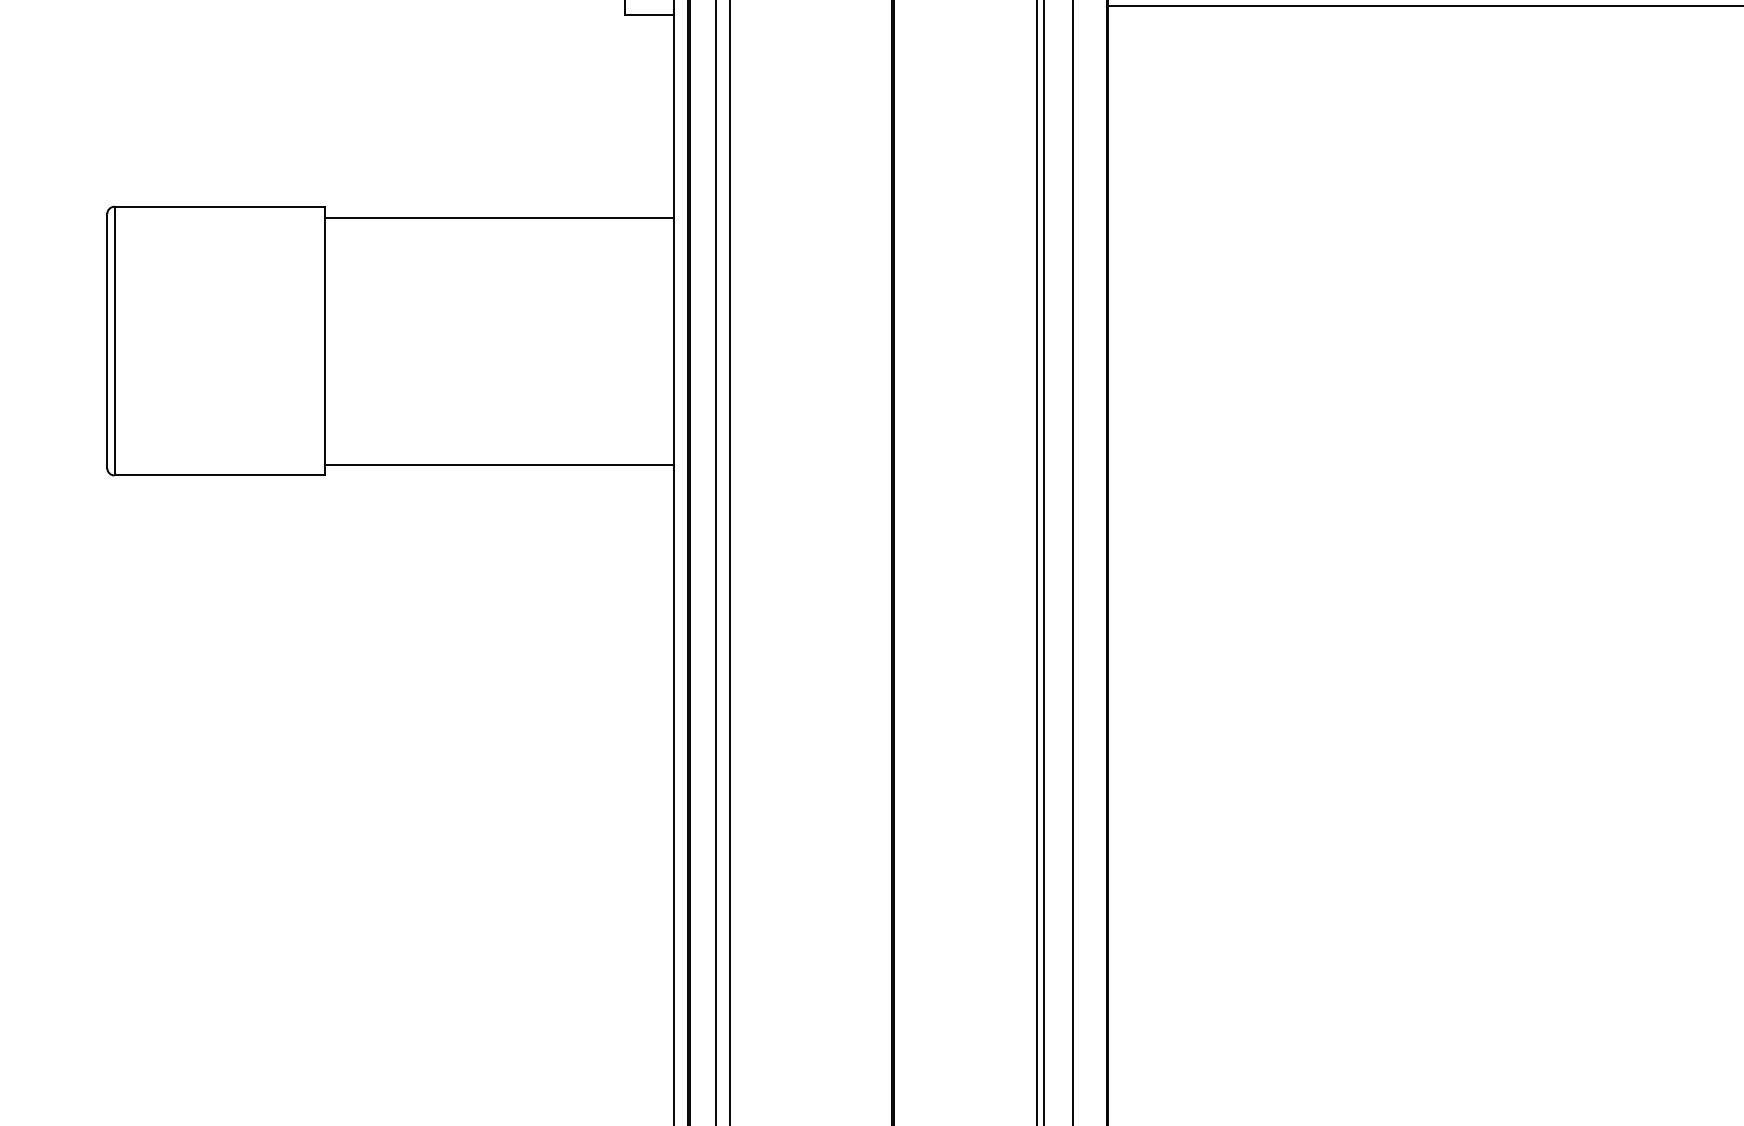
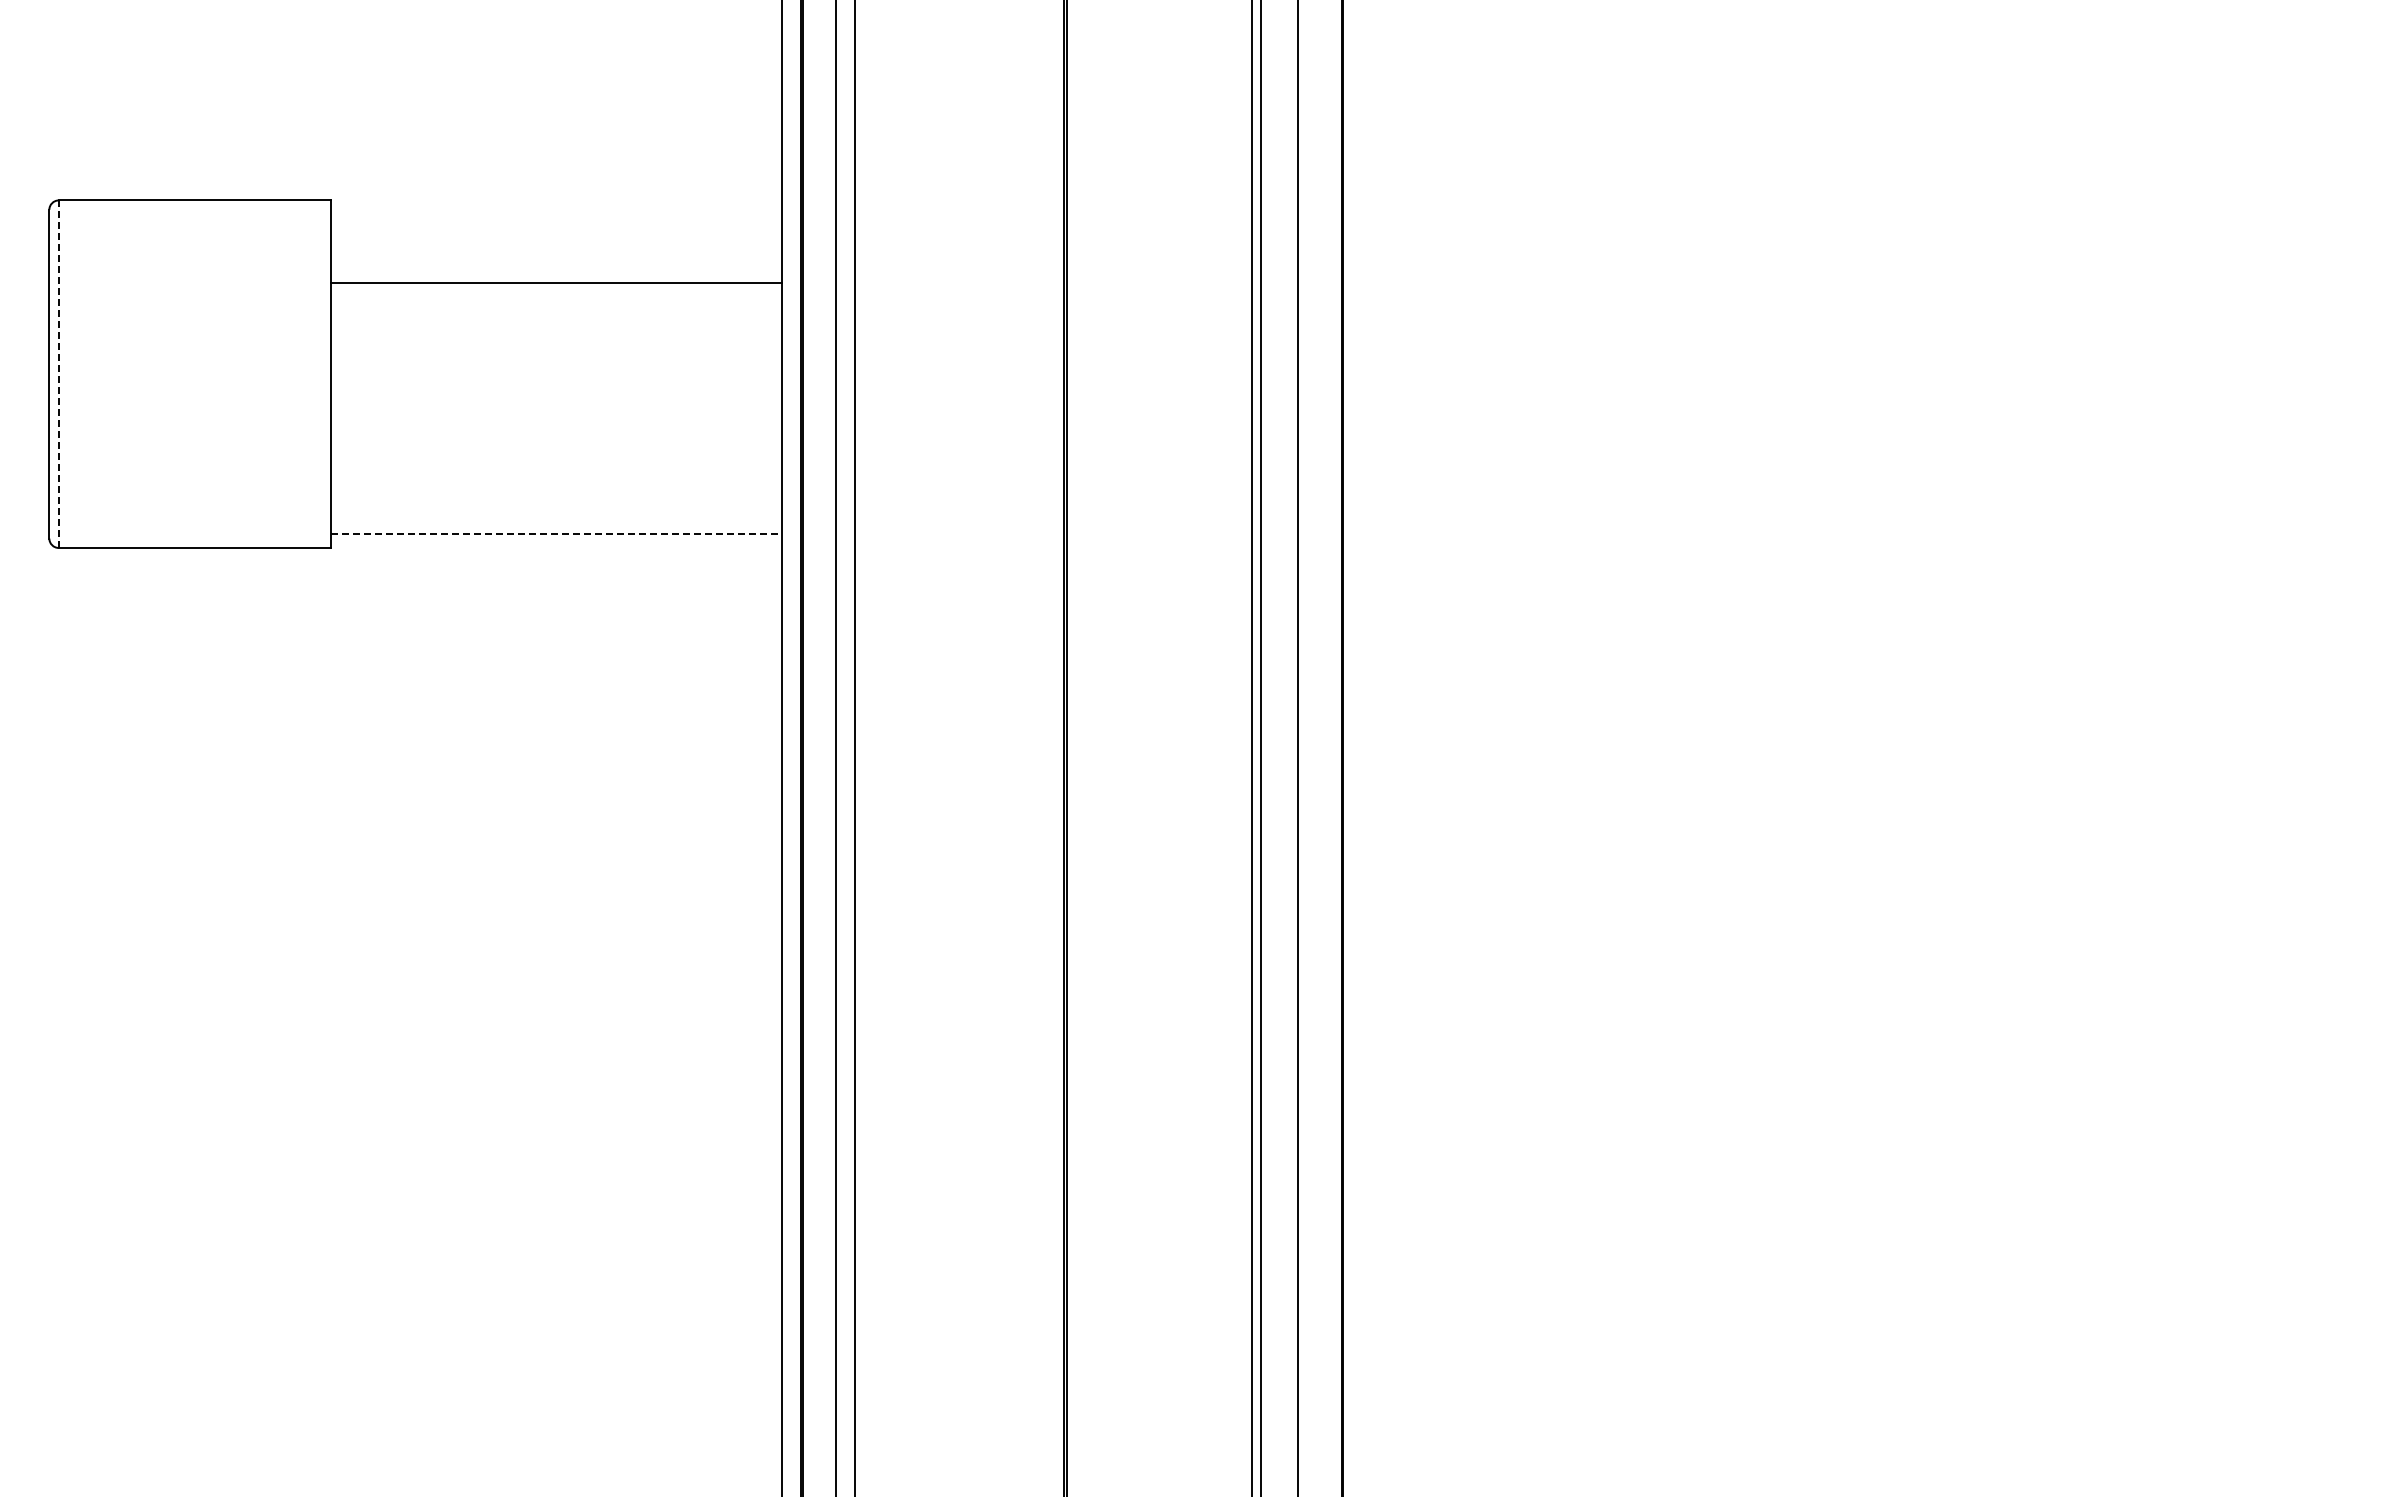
line: (499, 217) -> (556, 282), moved
line: (114, 341) -> (58, 374), solid -> dashed
line: (500, 464) -> (557, 533), solid -> dashed

